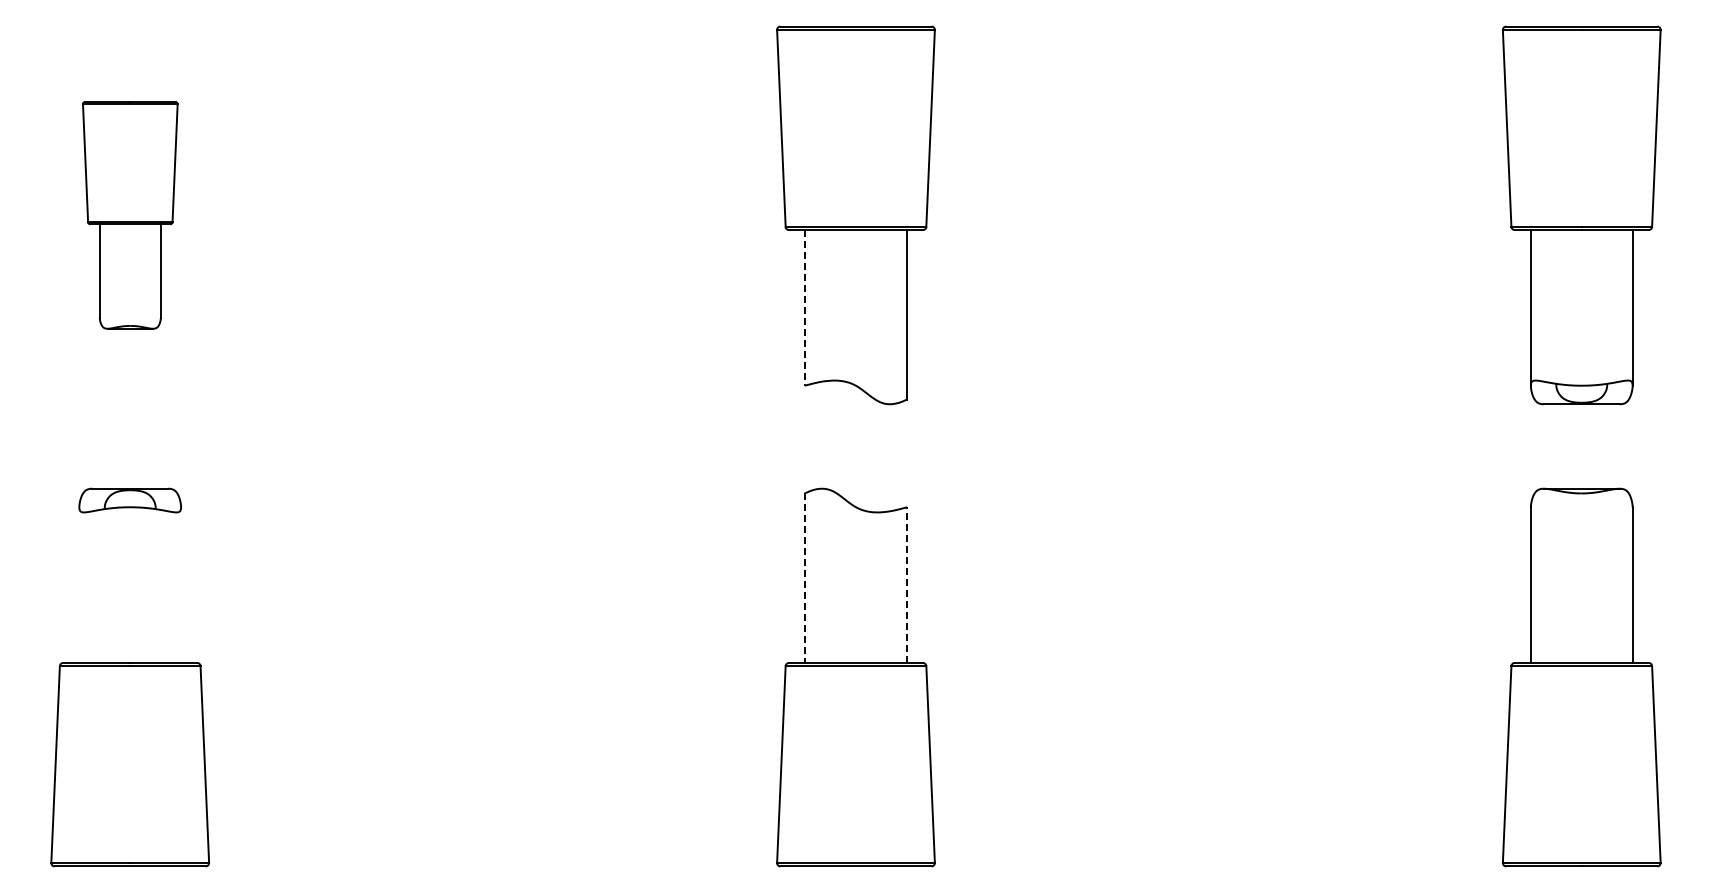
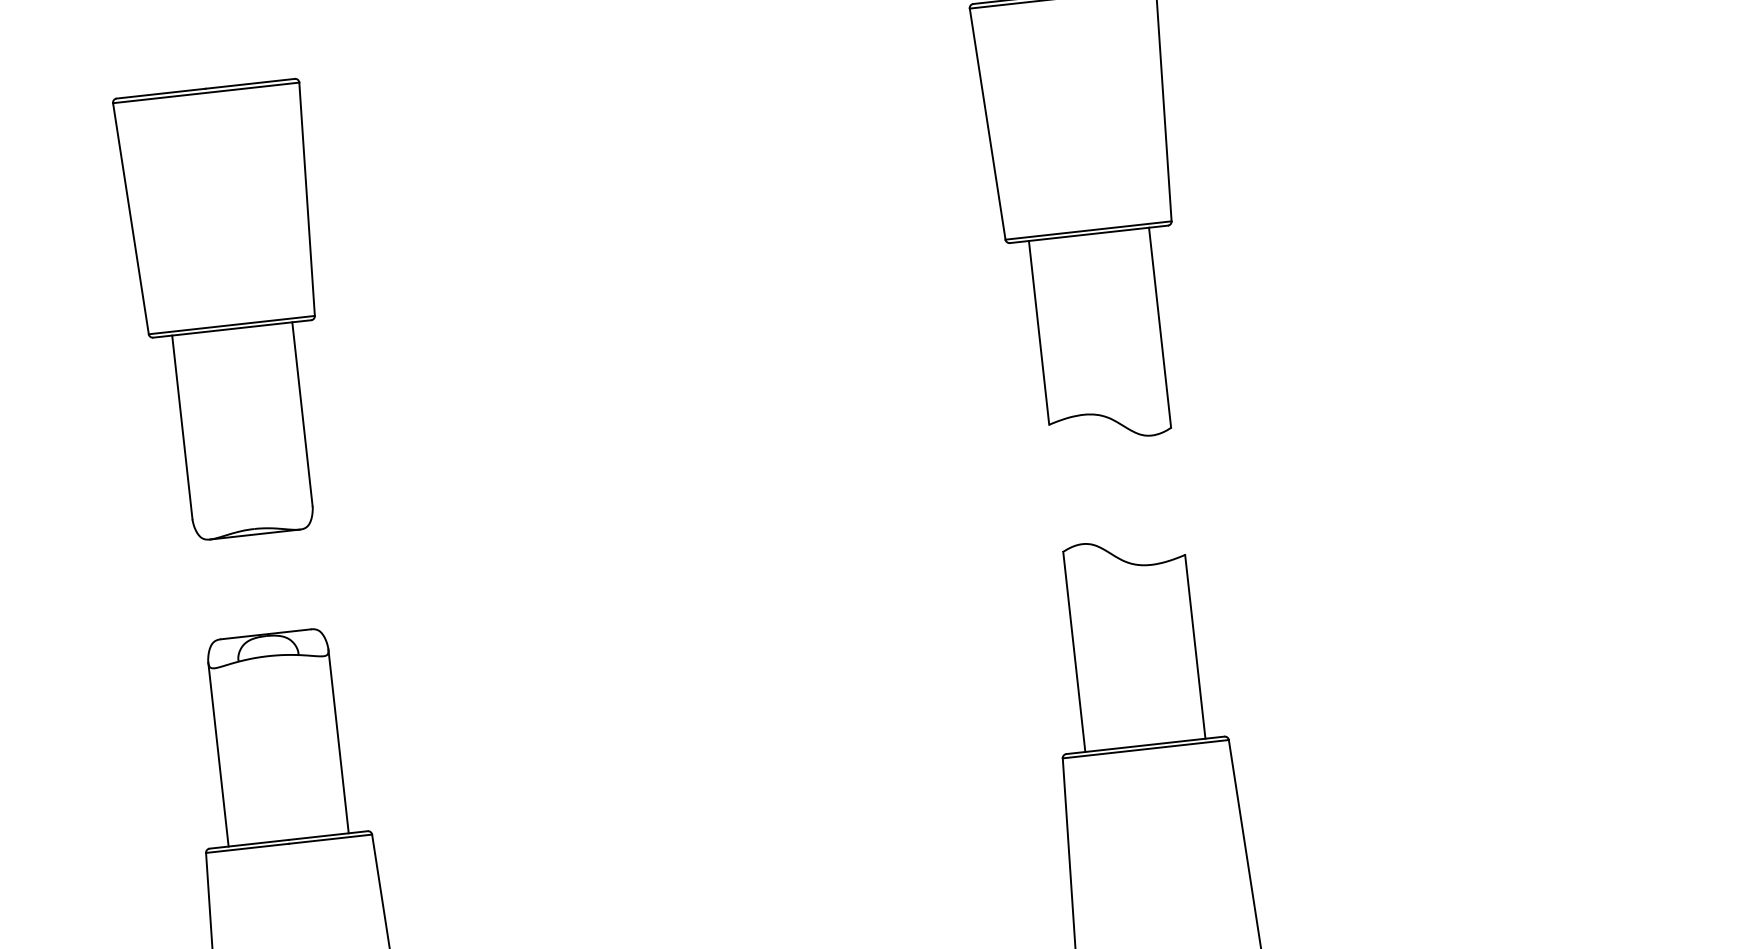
part: (130, 215) -> (230, 311), size x1.67
line: (805, 307) -> (1039, 332), dashed -> solid
line: (805, 578) -> (1074, 652), dashed -> solid
line: (79, 584) -> (218, 753), added
line: (181, 584) -> (338, 740), added
line: (906, 585) -> (1194, 647), dashed -> solid

